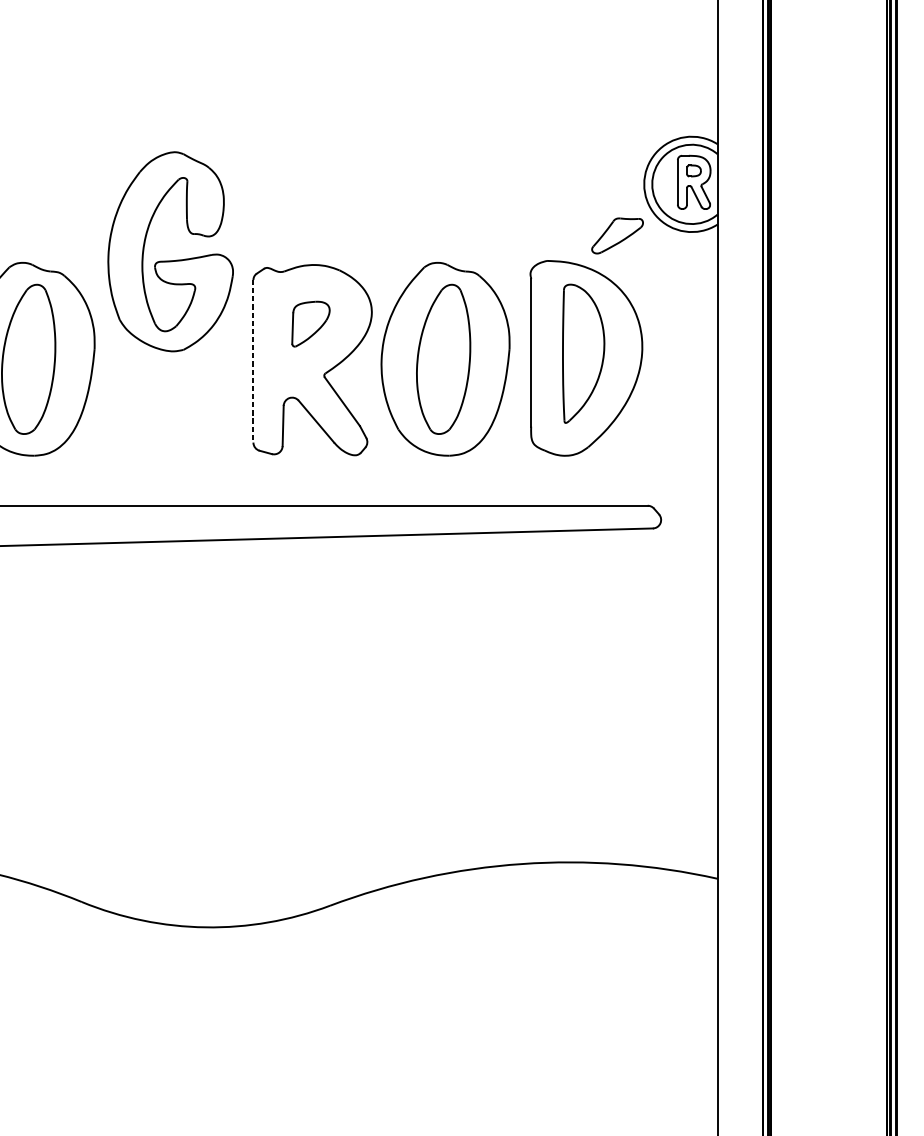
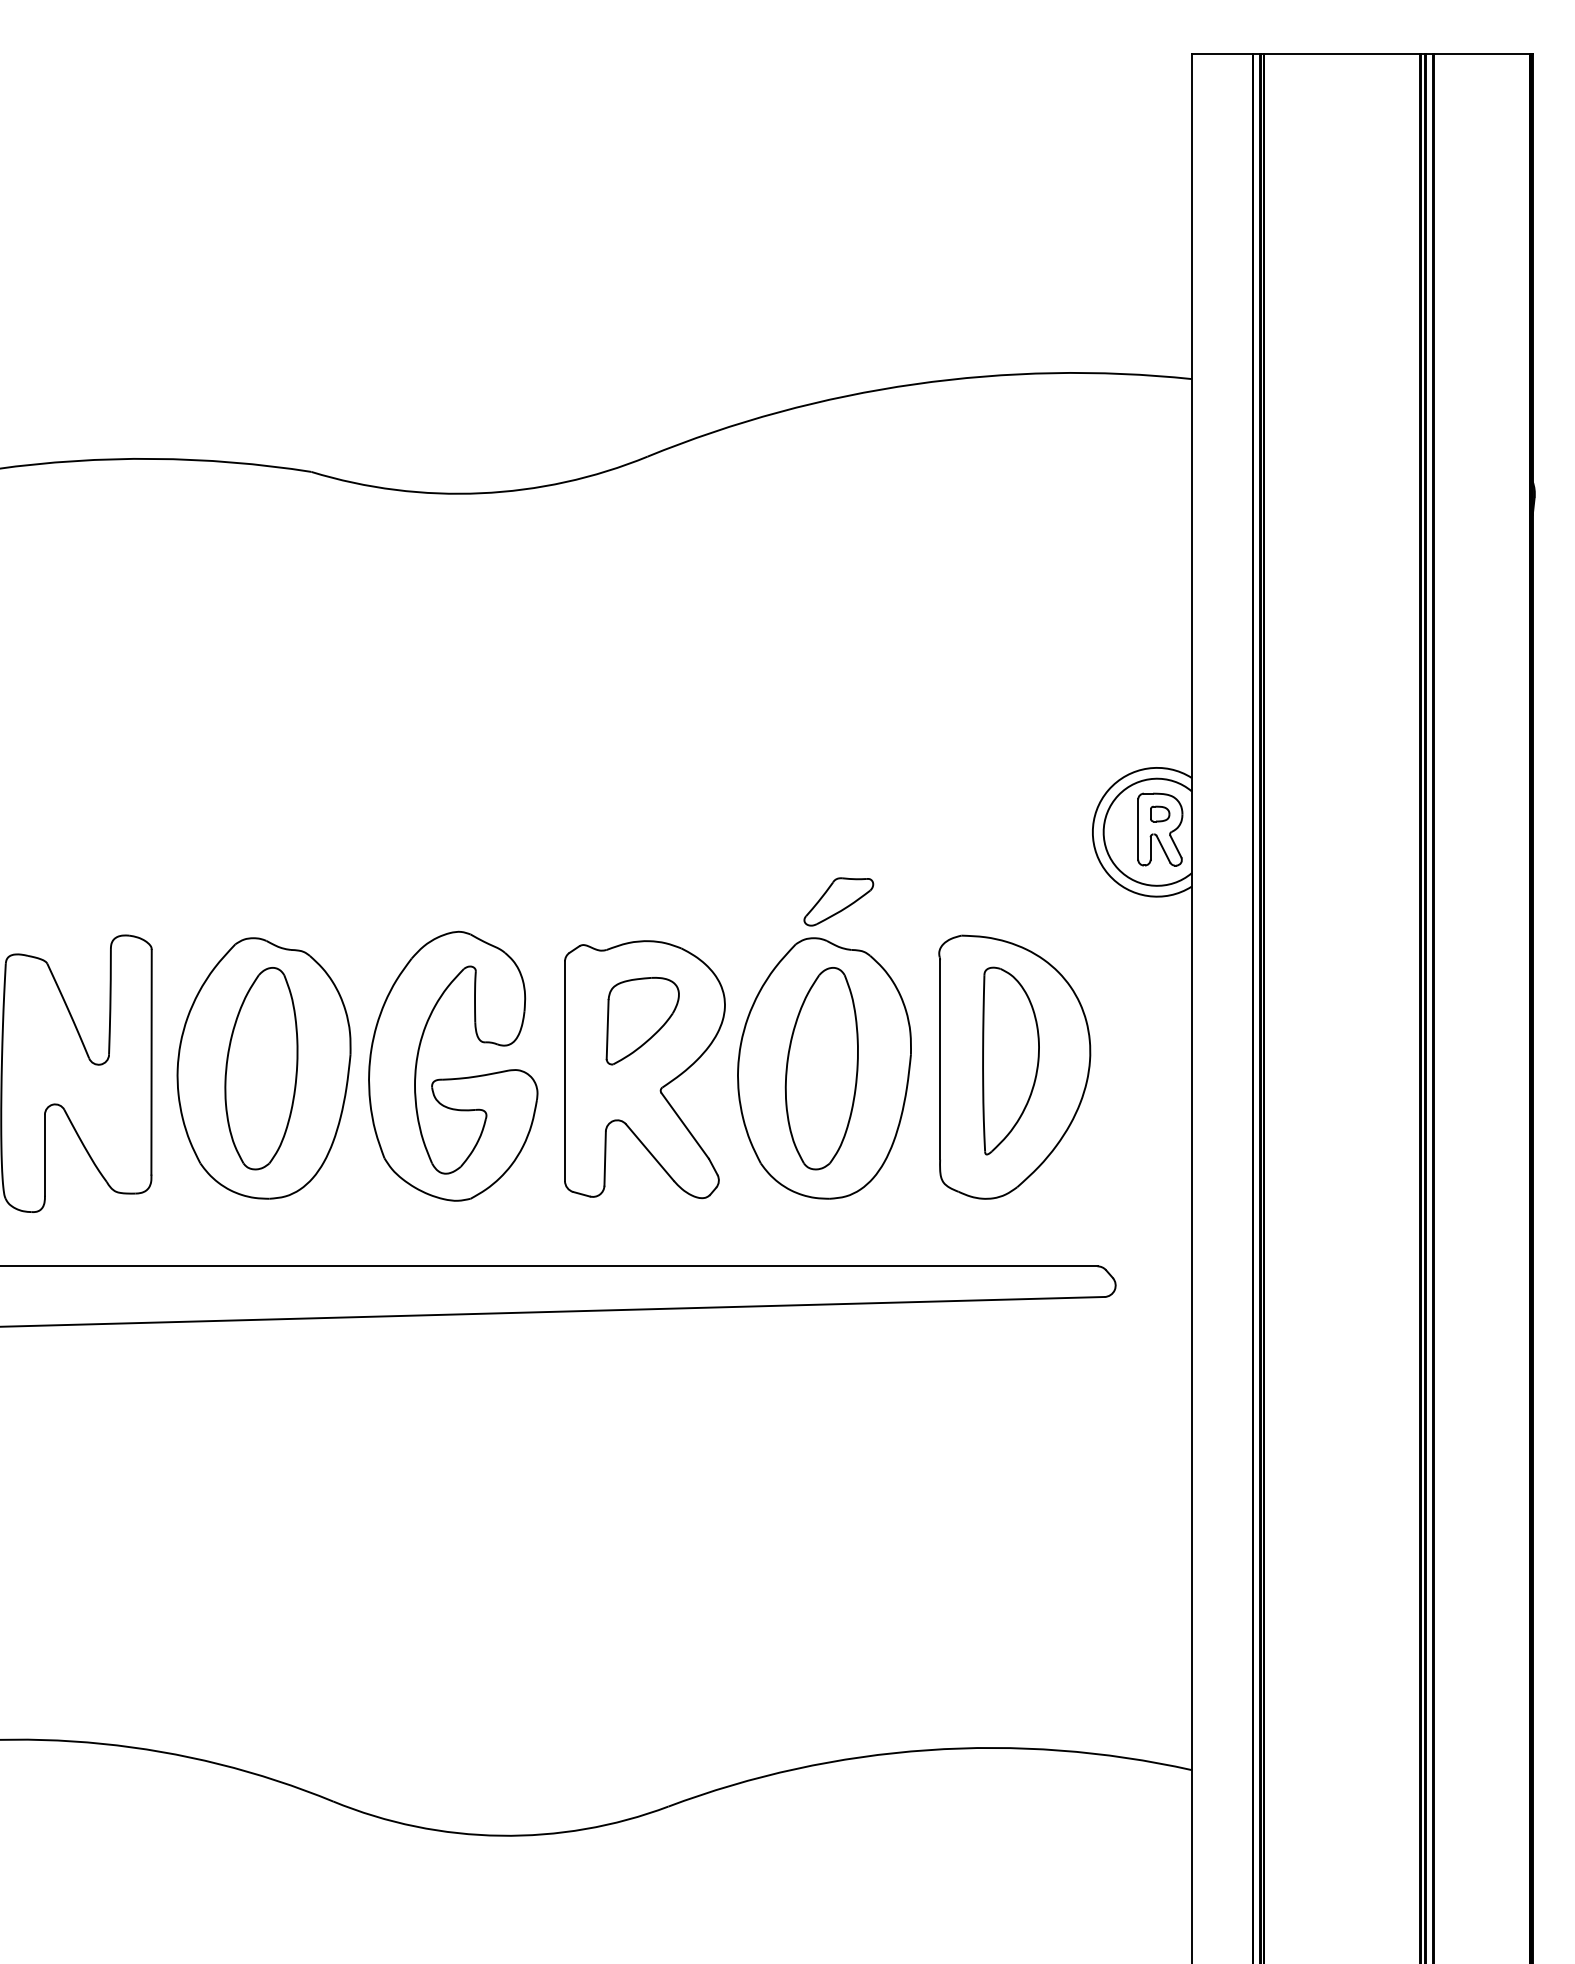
part: (617, 235) -> (838, 901), moved
part: (173, 260) -> (457, 1077), moved
part: (310, 323) -> (642, 1020), size x1.43
line: (253, 361) -> (565, 1071), dashed -> solid

